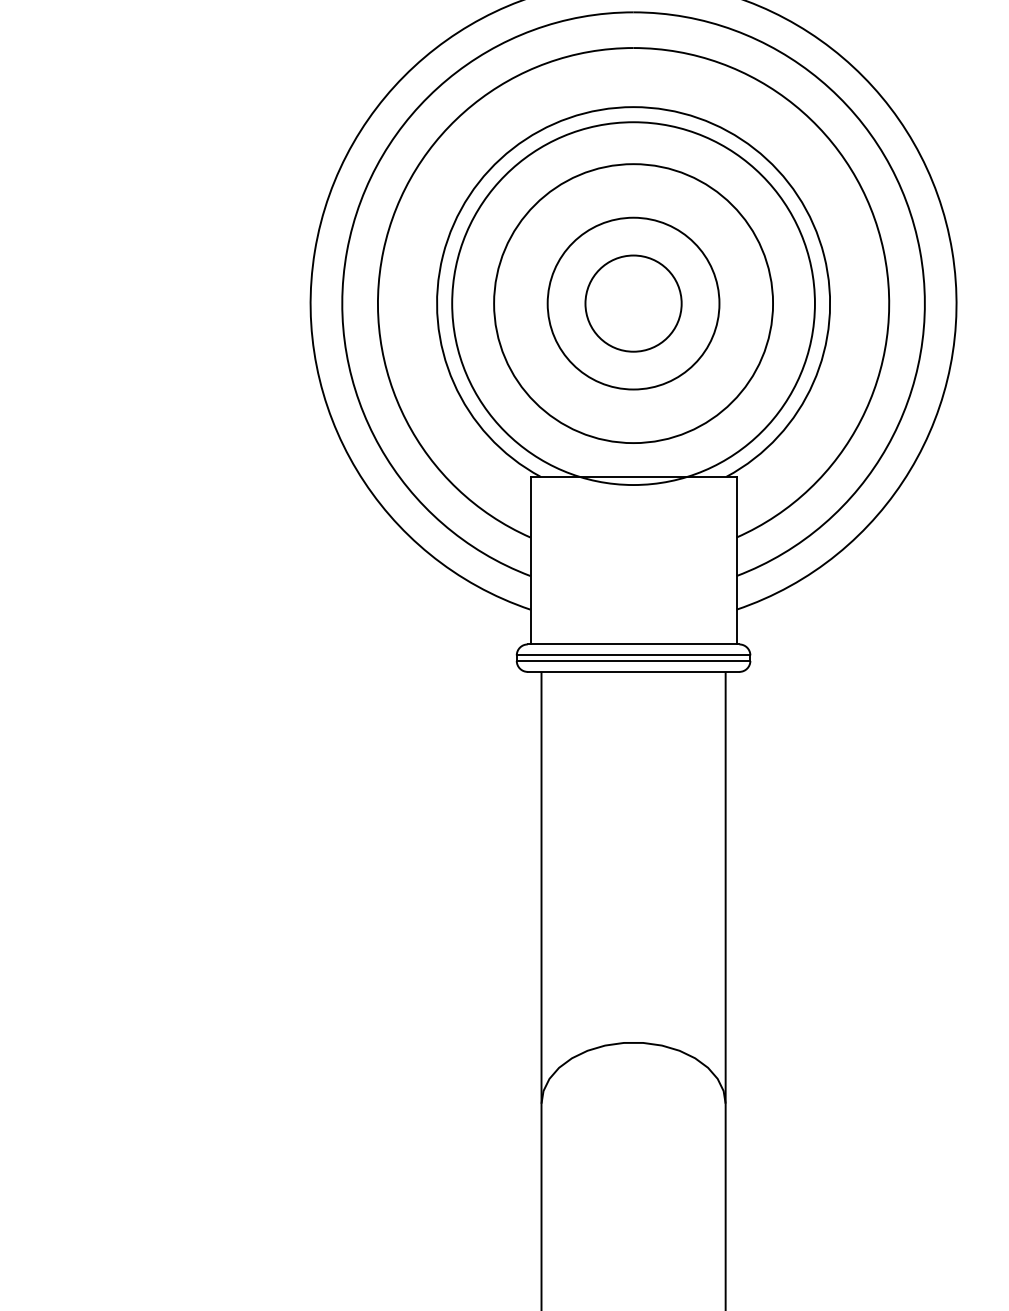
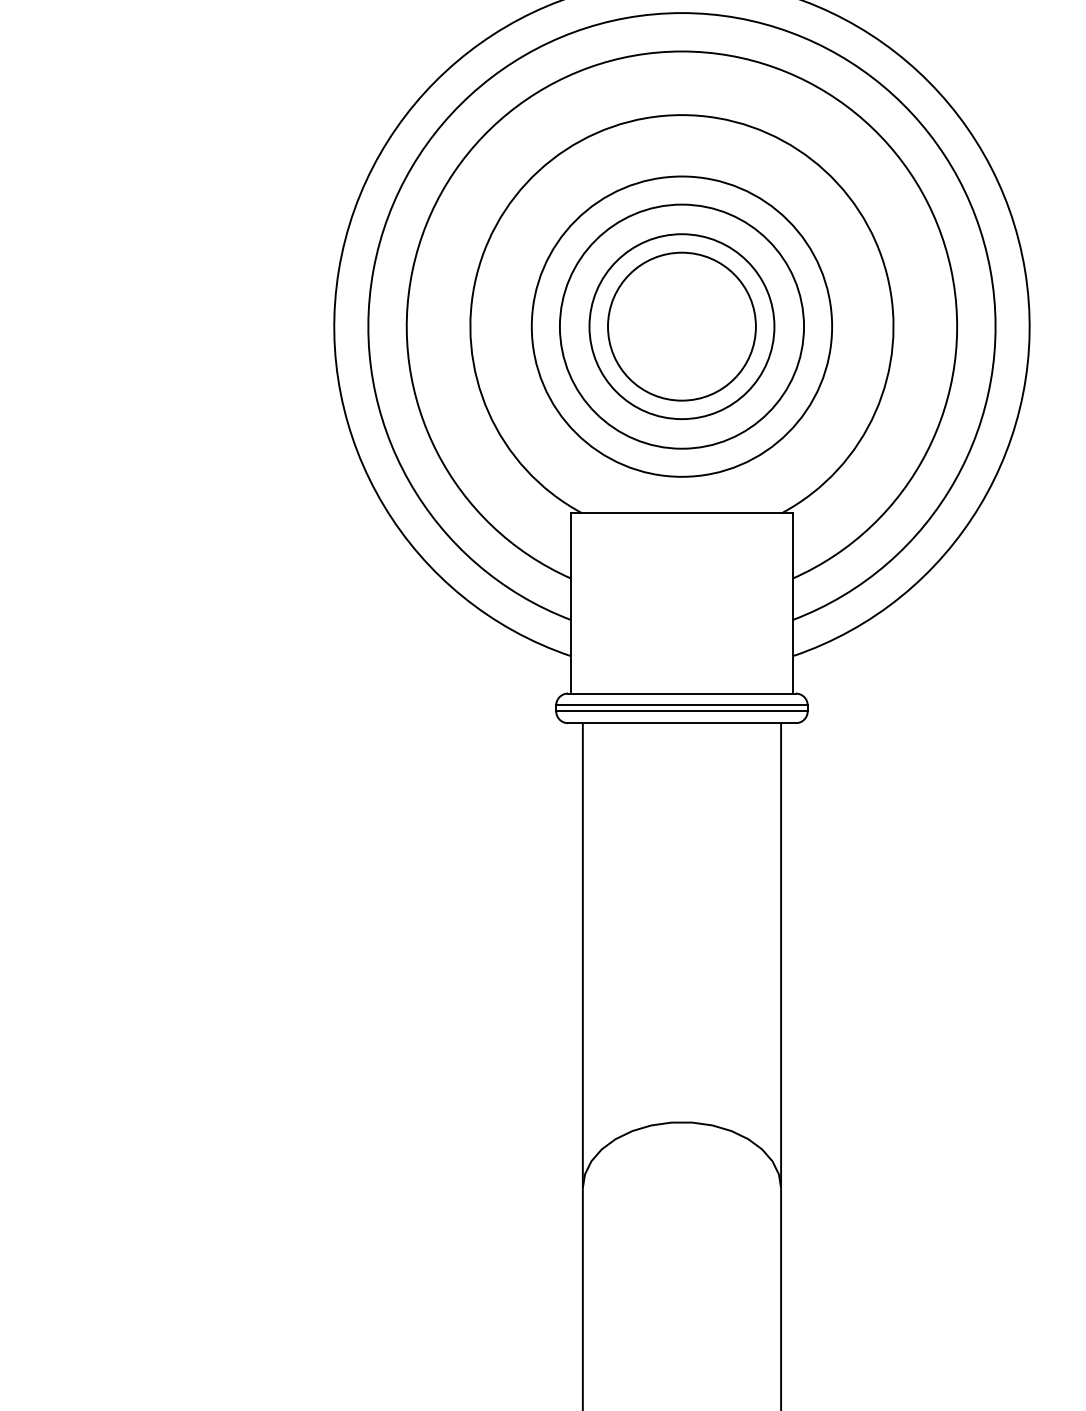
circle: (633, 303) -> (681, 326), size x0.62
circle: (633, 303) -> (681, 326), size x1.43

